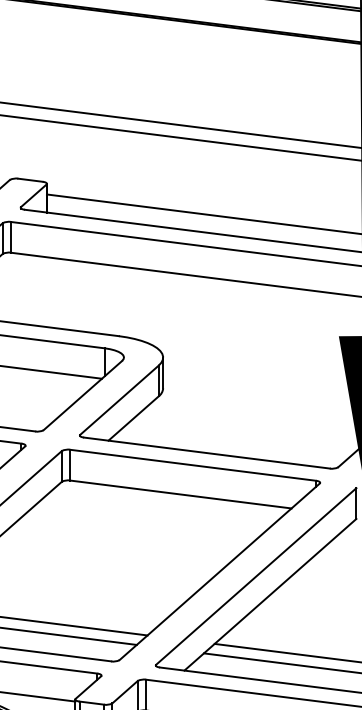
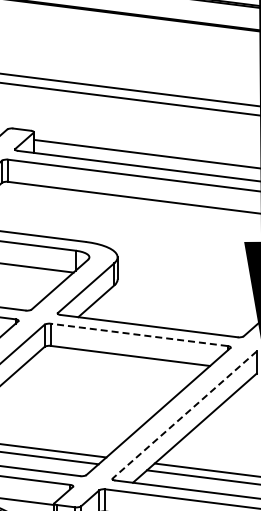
line: (192, 464) -> (138, 334), solid -> dashed
line: (255, 577) -> (184, 415), solid -> dashed

